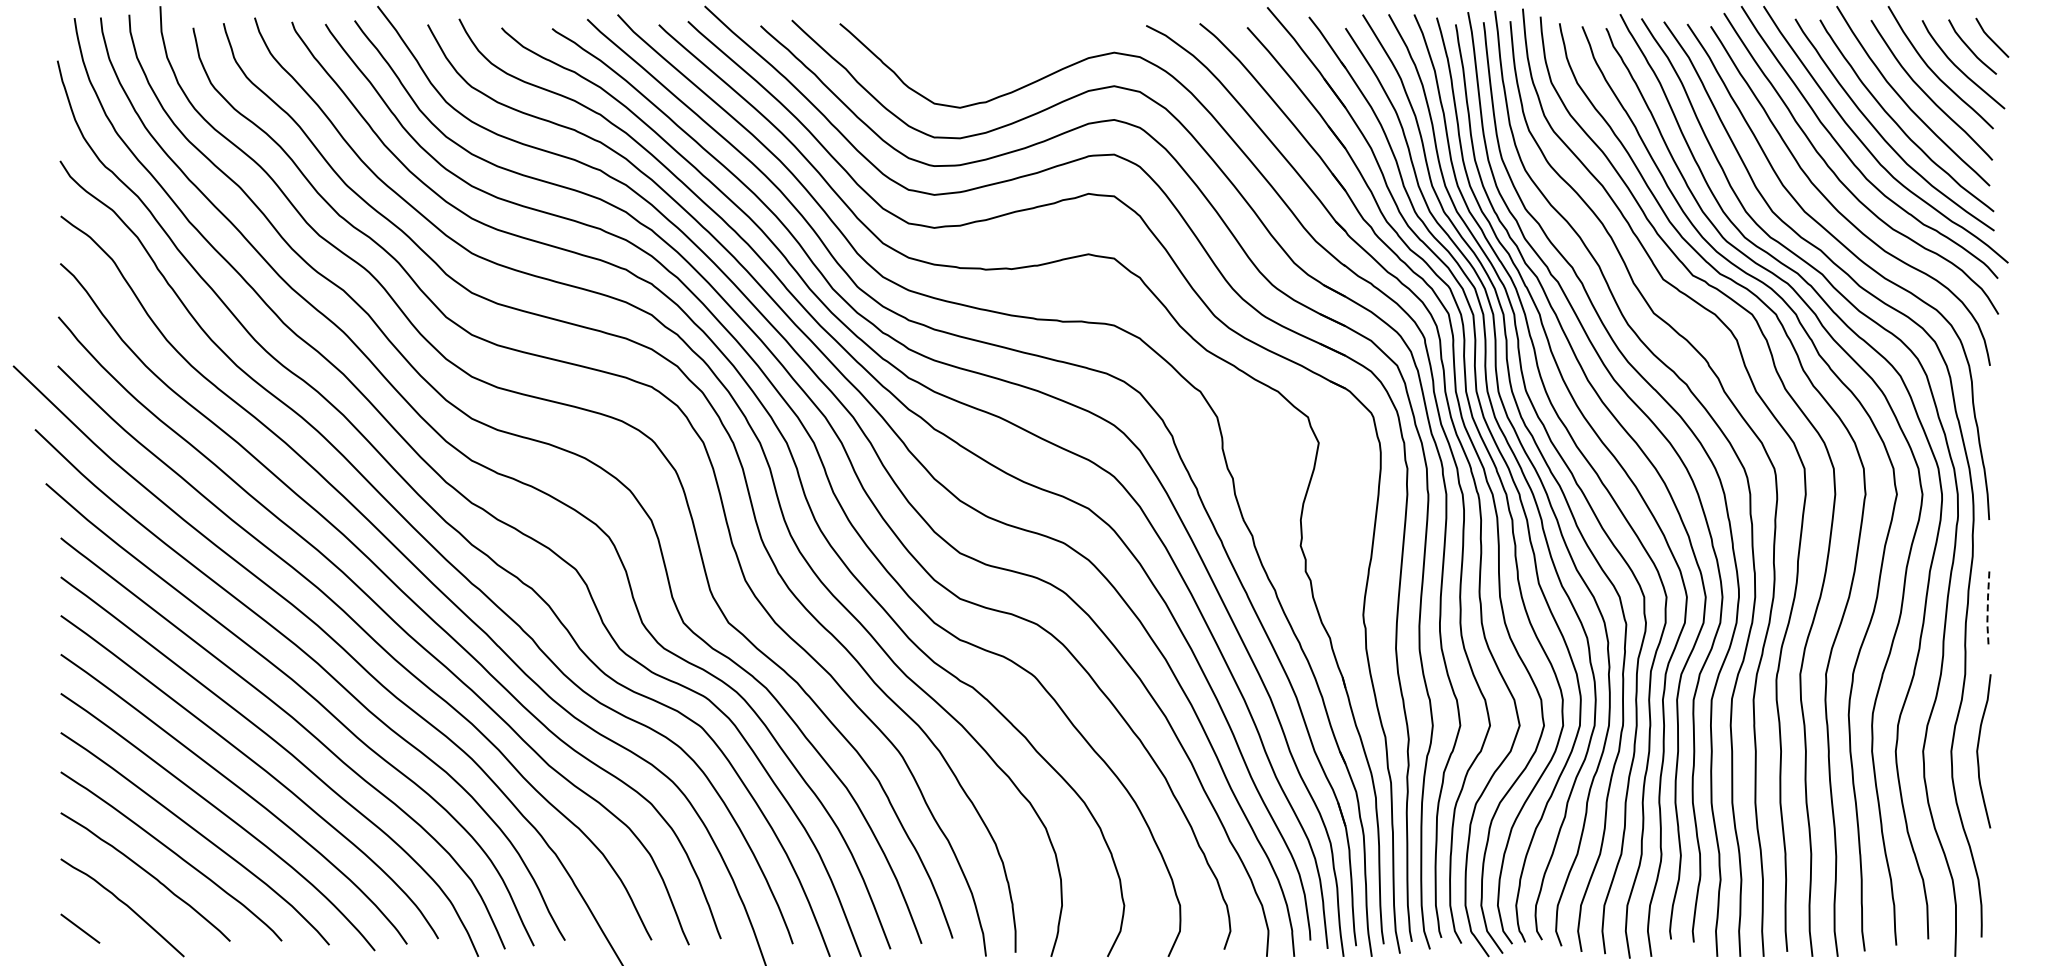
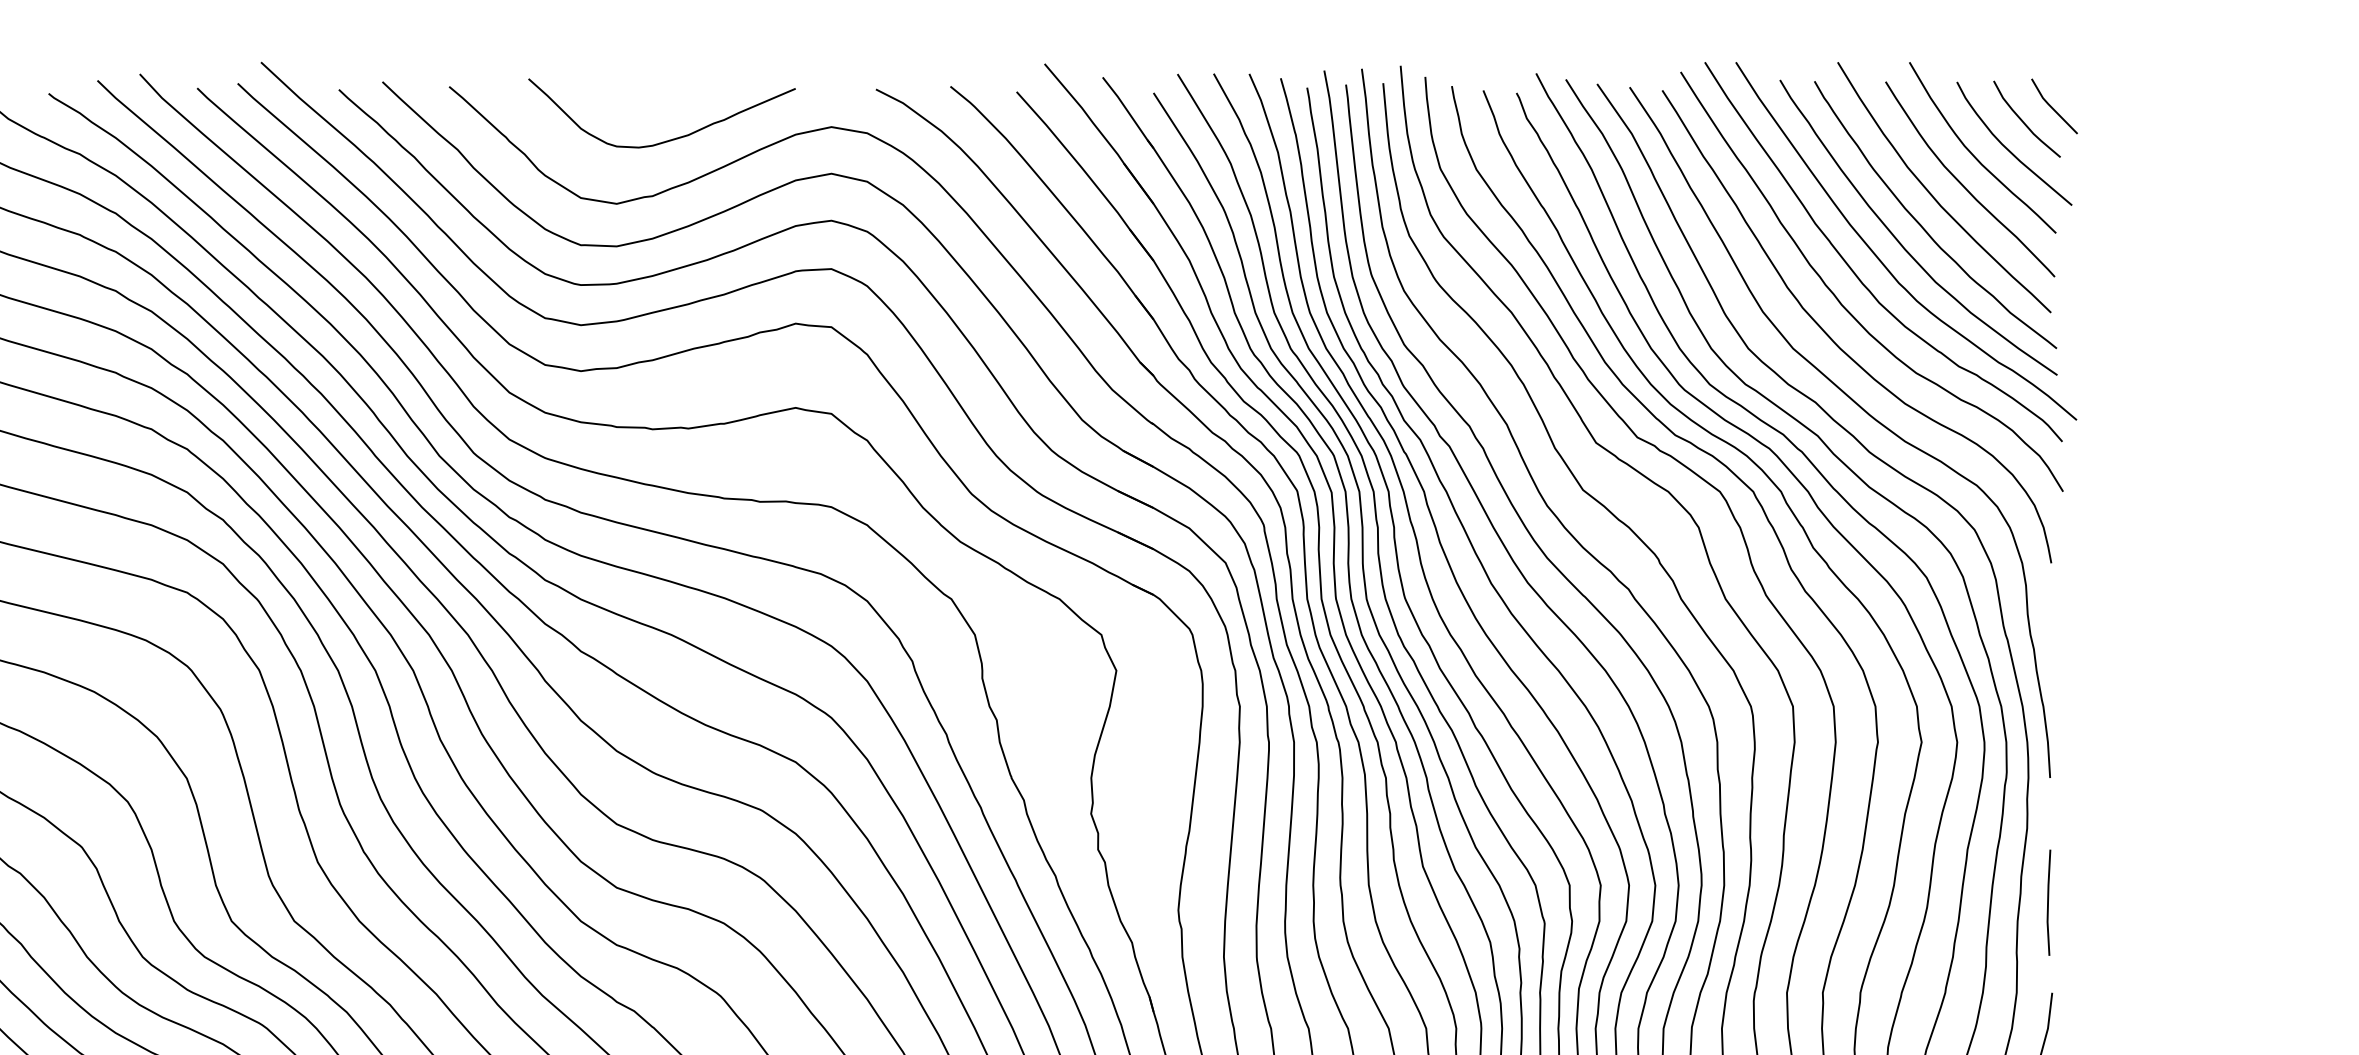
curve: (997, 61) -> (668, 139), added
line: (1987, 609) -> (2047, 902), dashed -> solid

